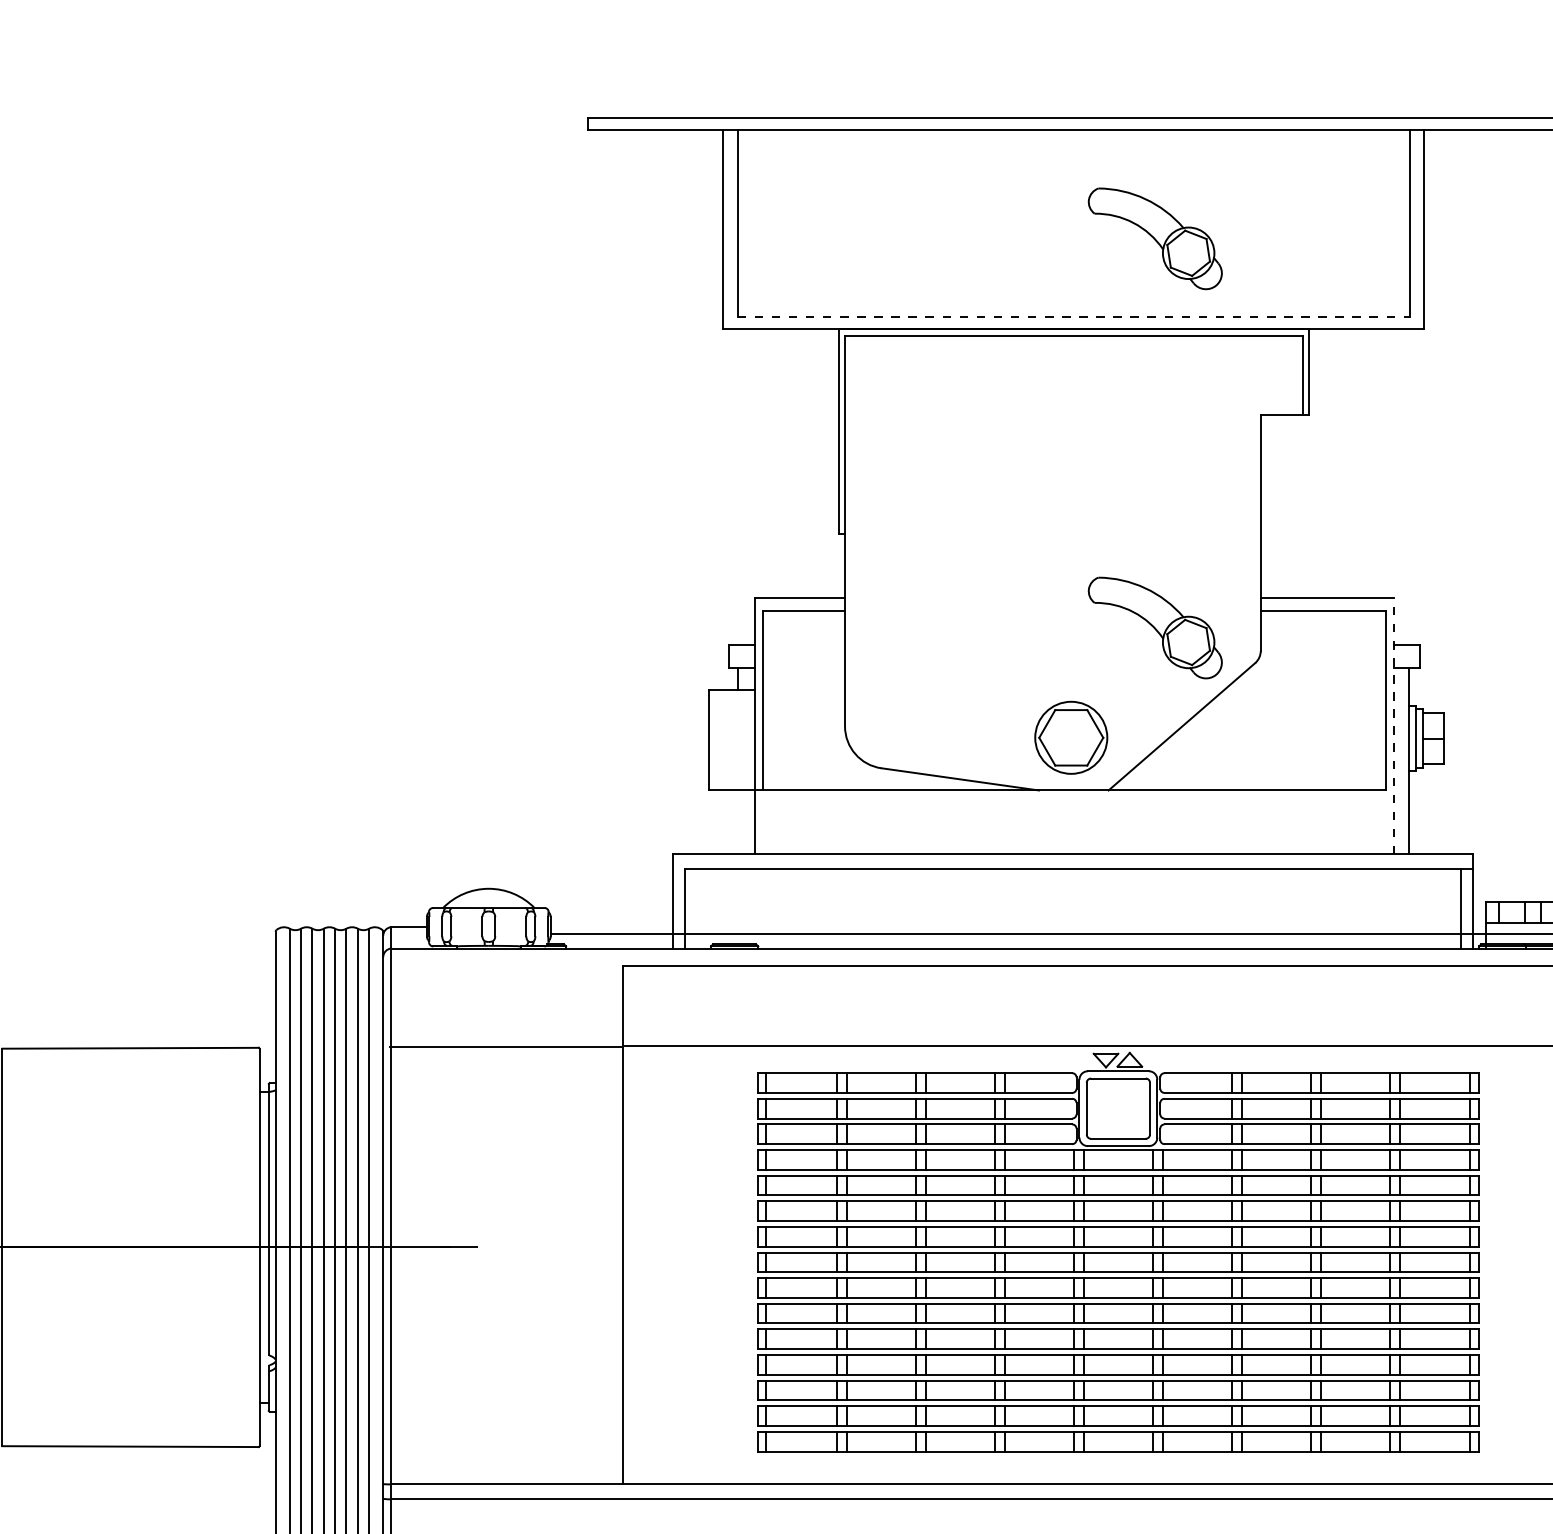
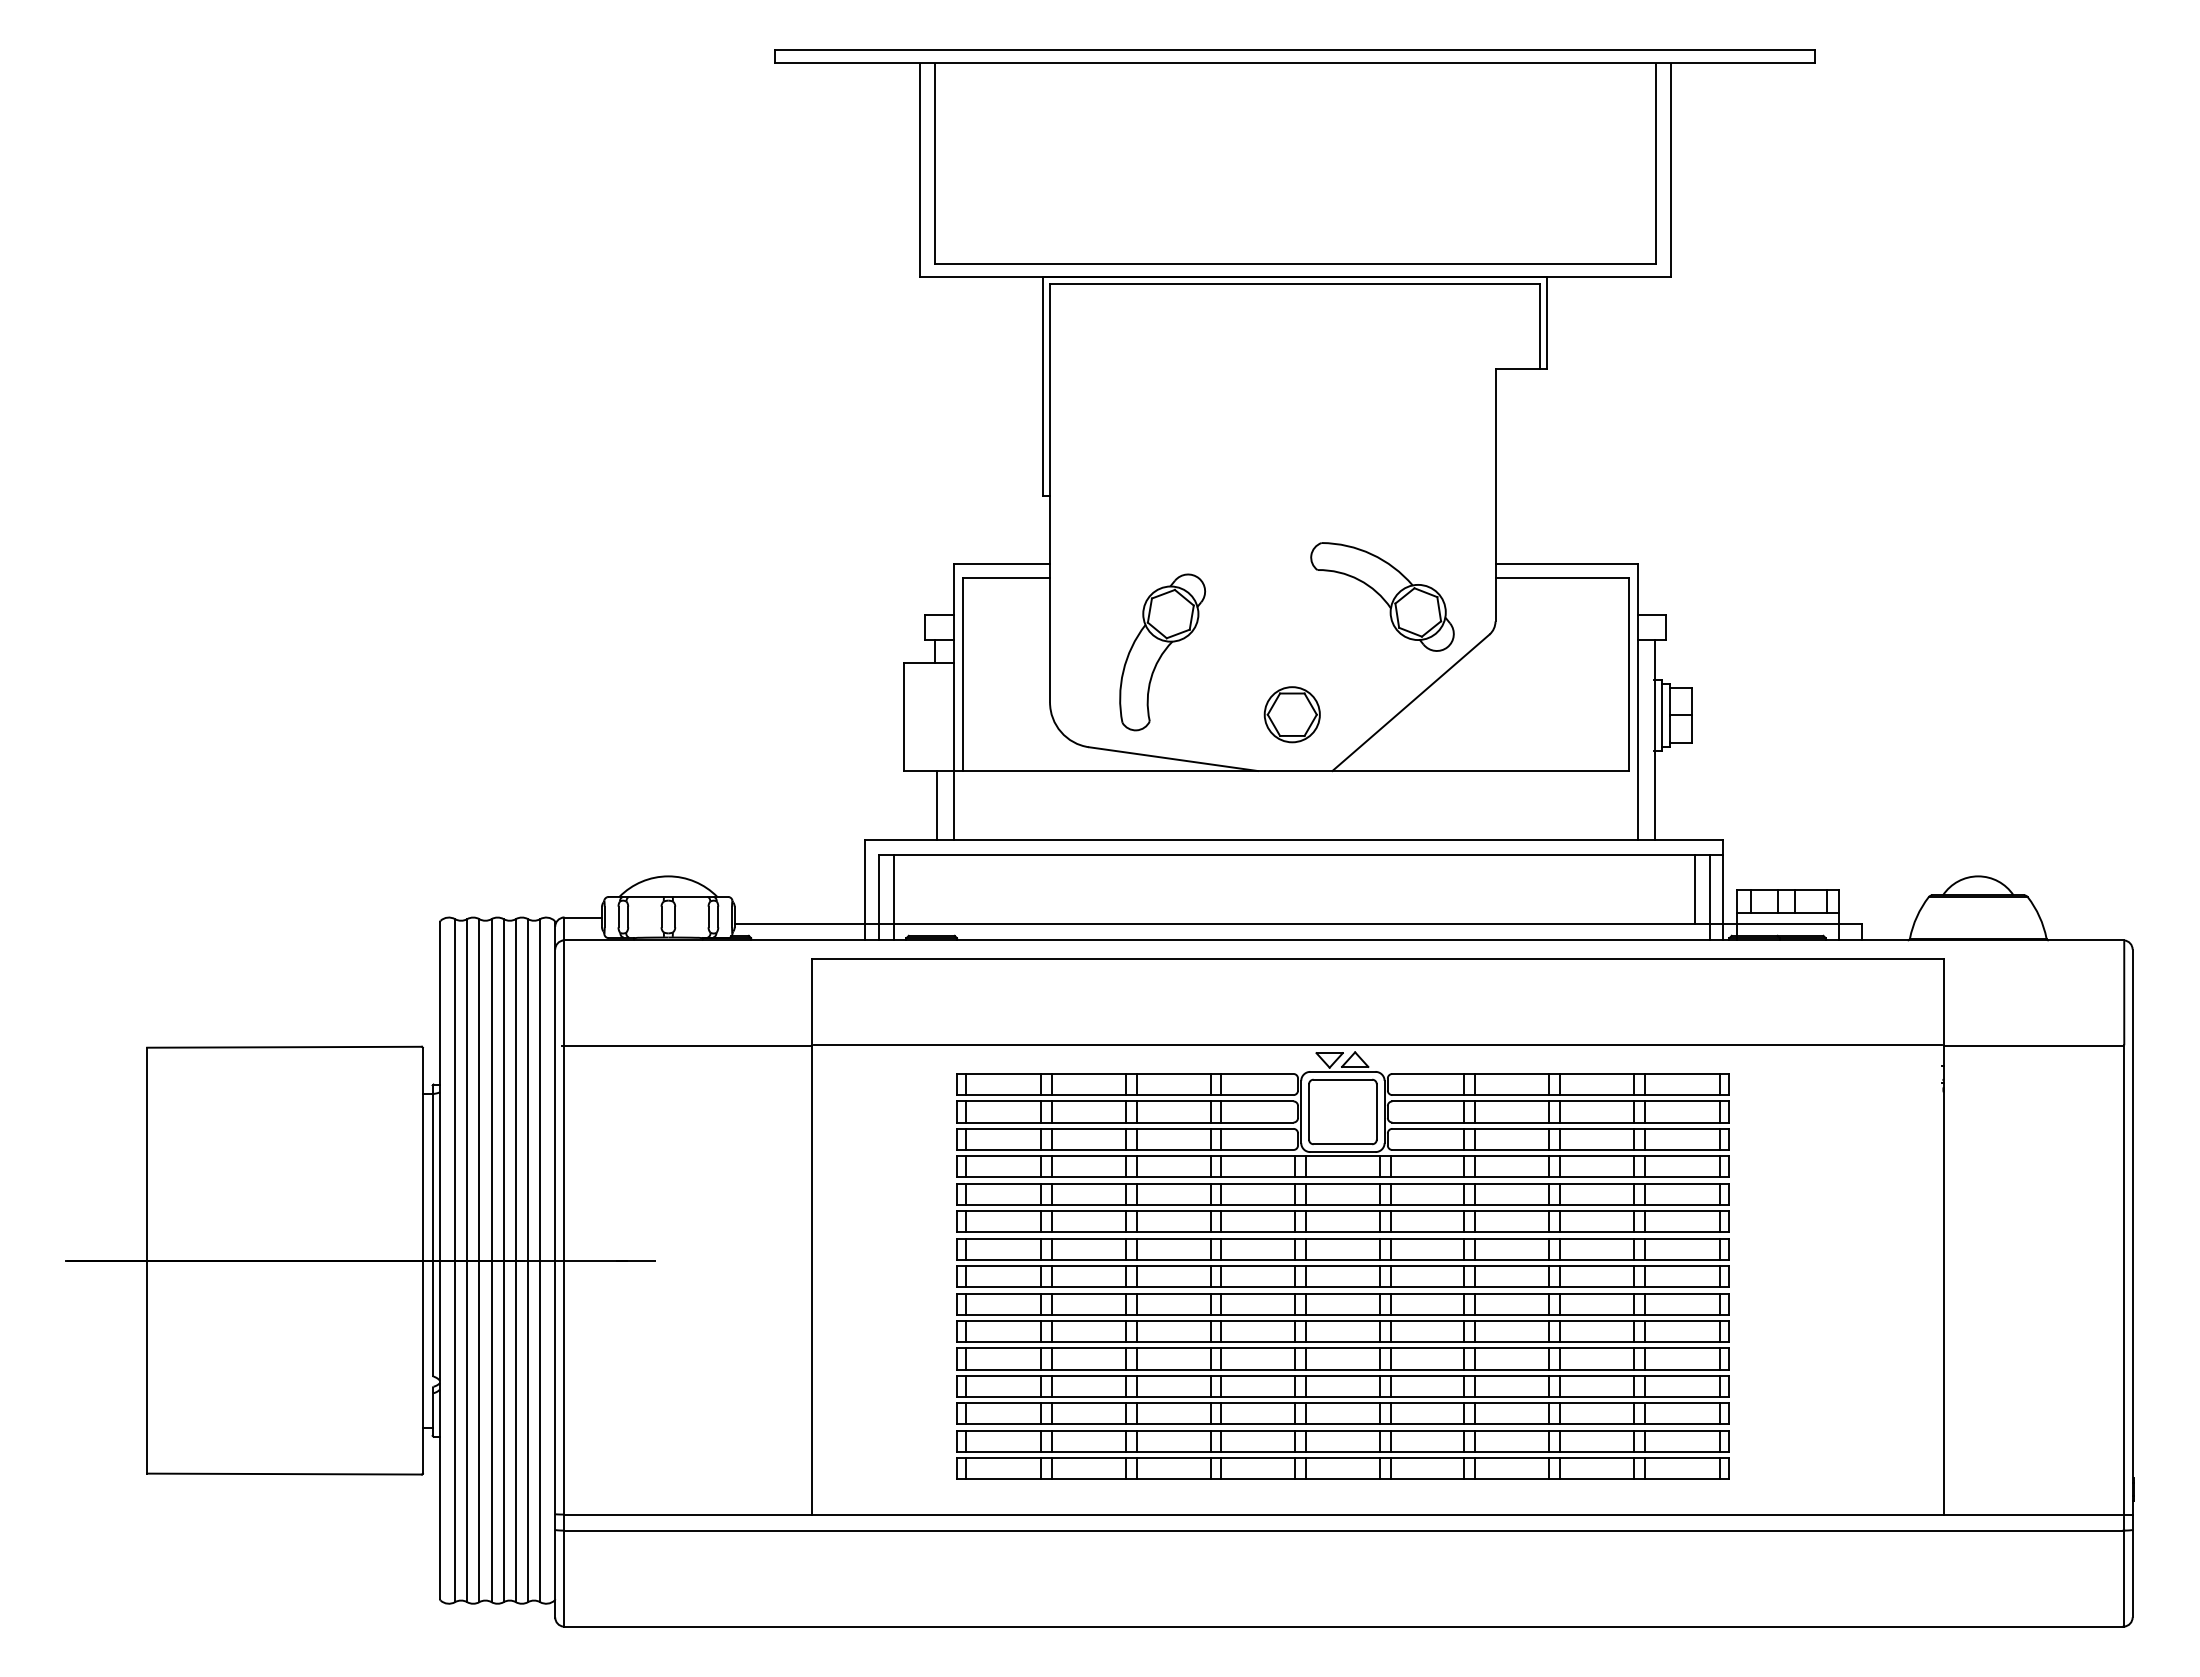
part: (1155, 238) -> (1382, 179), removed
line: (1074, 317) -> (1295, 264), dashed -> solid
part: (950, 679) -> (1162, 652), added
line: (1394, 725) -> (1638, 701), dashed -> solid
part: (1070, 737) -> (1291, 714), size x0.71
line: (740, 822) -> (937, 805), added
line: (1446, 901) -> (1694, 889), added
line: (698, 908) -> (893, 897), added

